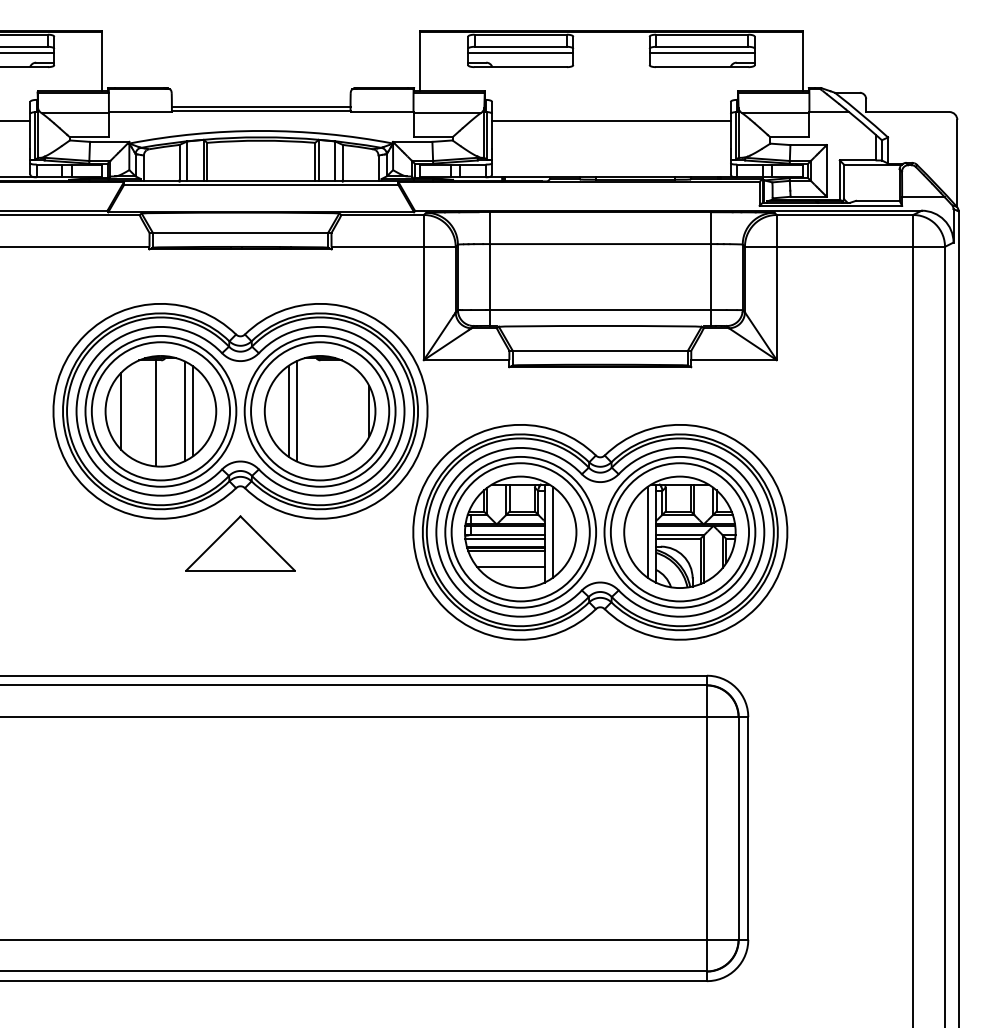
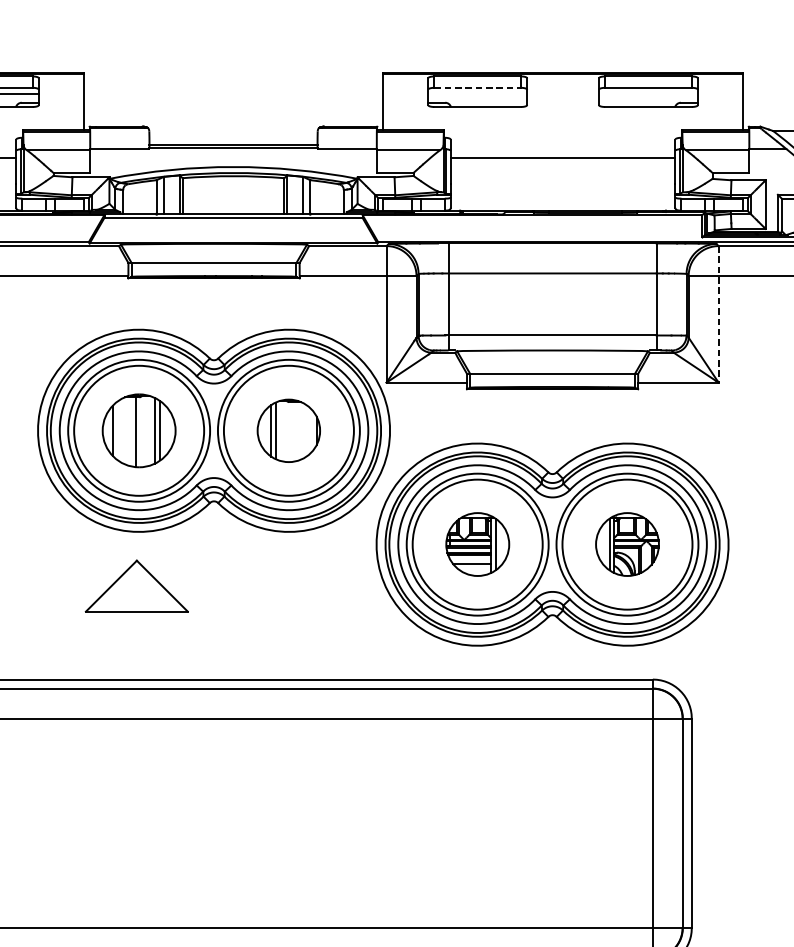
line: (521, 46) -> (478, 87), solid -> dashed
line: (520, 53) -> (477, 94), removed
line: (701, 53) -> (647, 94), removed
line: (776, 287) -> (718, 314), solid -> dashed
part: (160, 411) -> (138, 430), size x0.7
part: (319, 411) -> (288, 430), size x0.6
part: (520, 531) -> (477, 543), size x0.6
part: (679, 531) -> (627, 543), size x0.6
part: (240, 543) -> (136, 586), moved

